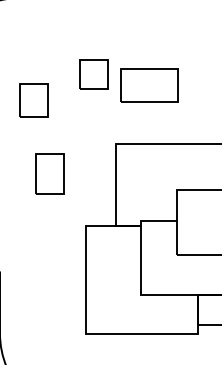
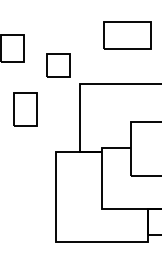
part: (93, 74) -> (57, 65), moved
part: (149, 85) -> (127, 35), moved

